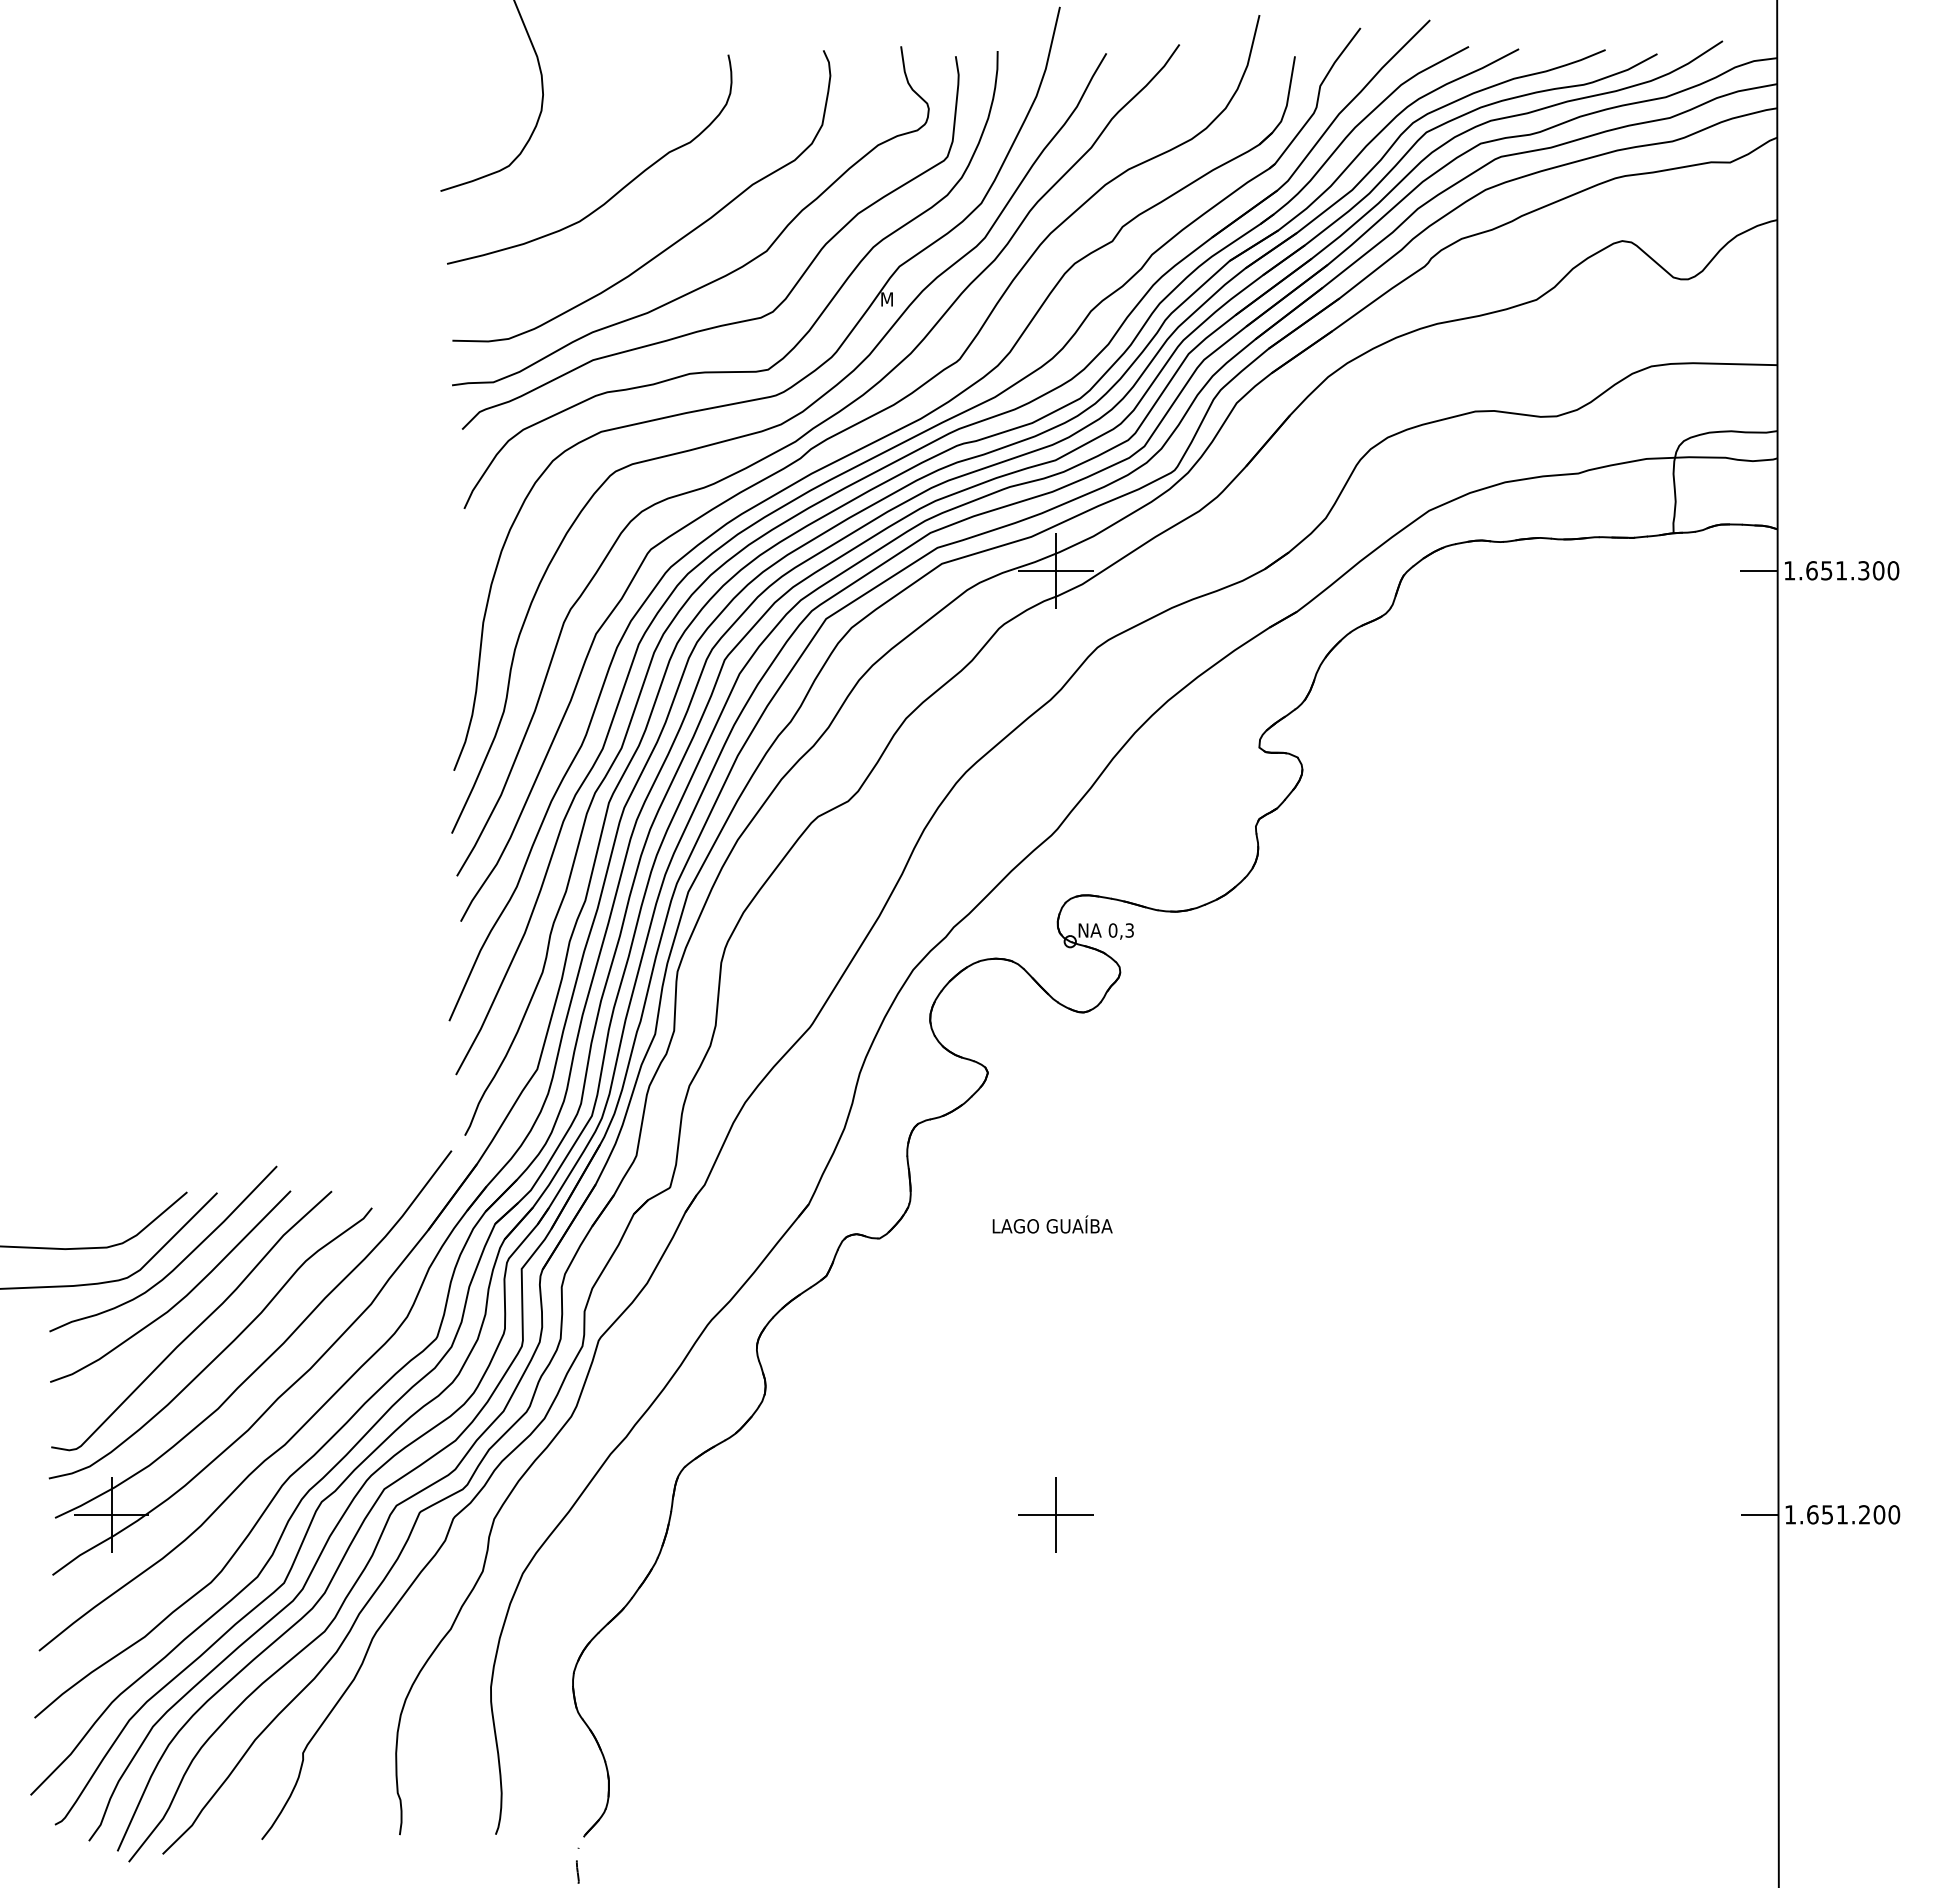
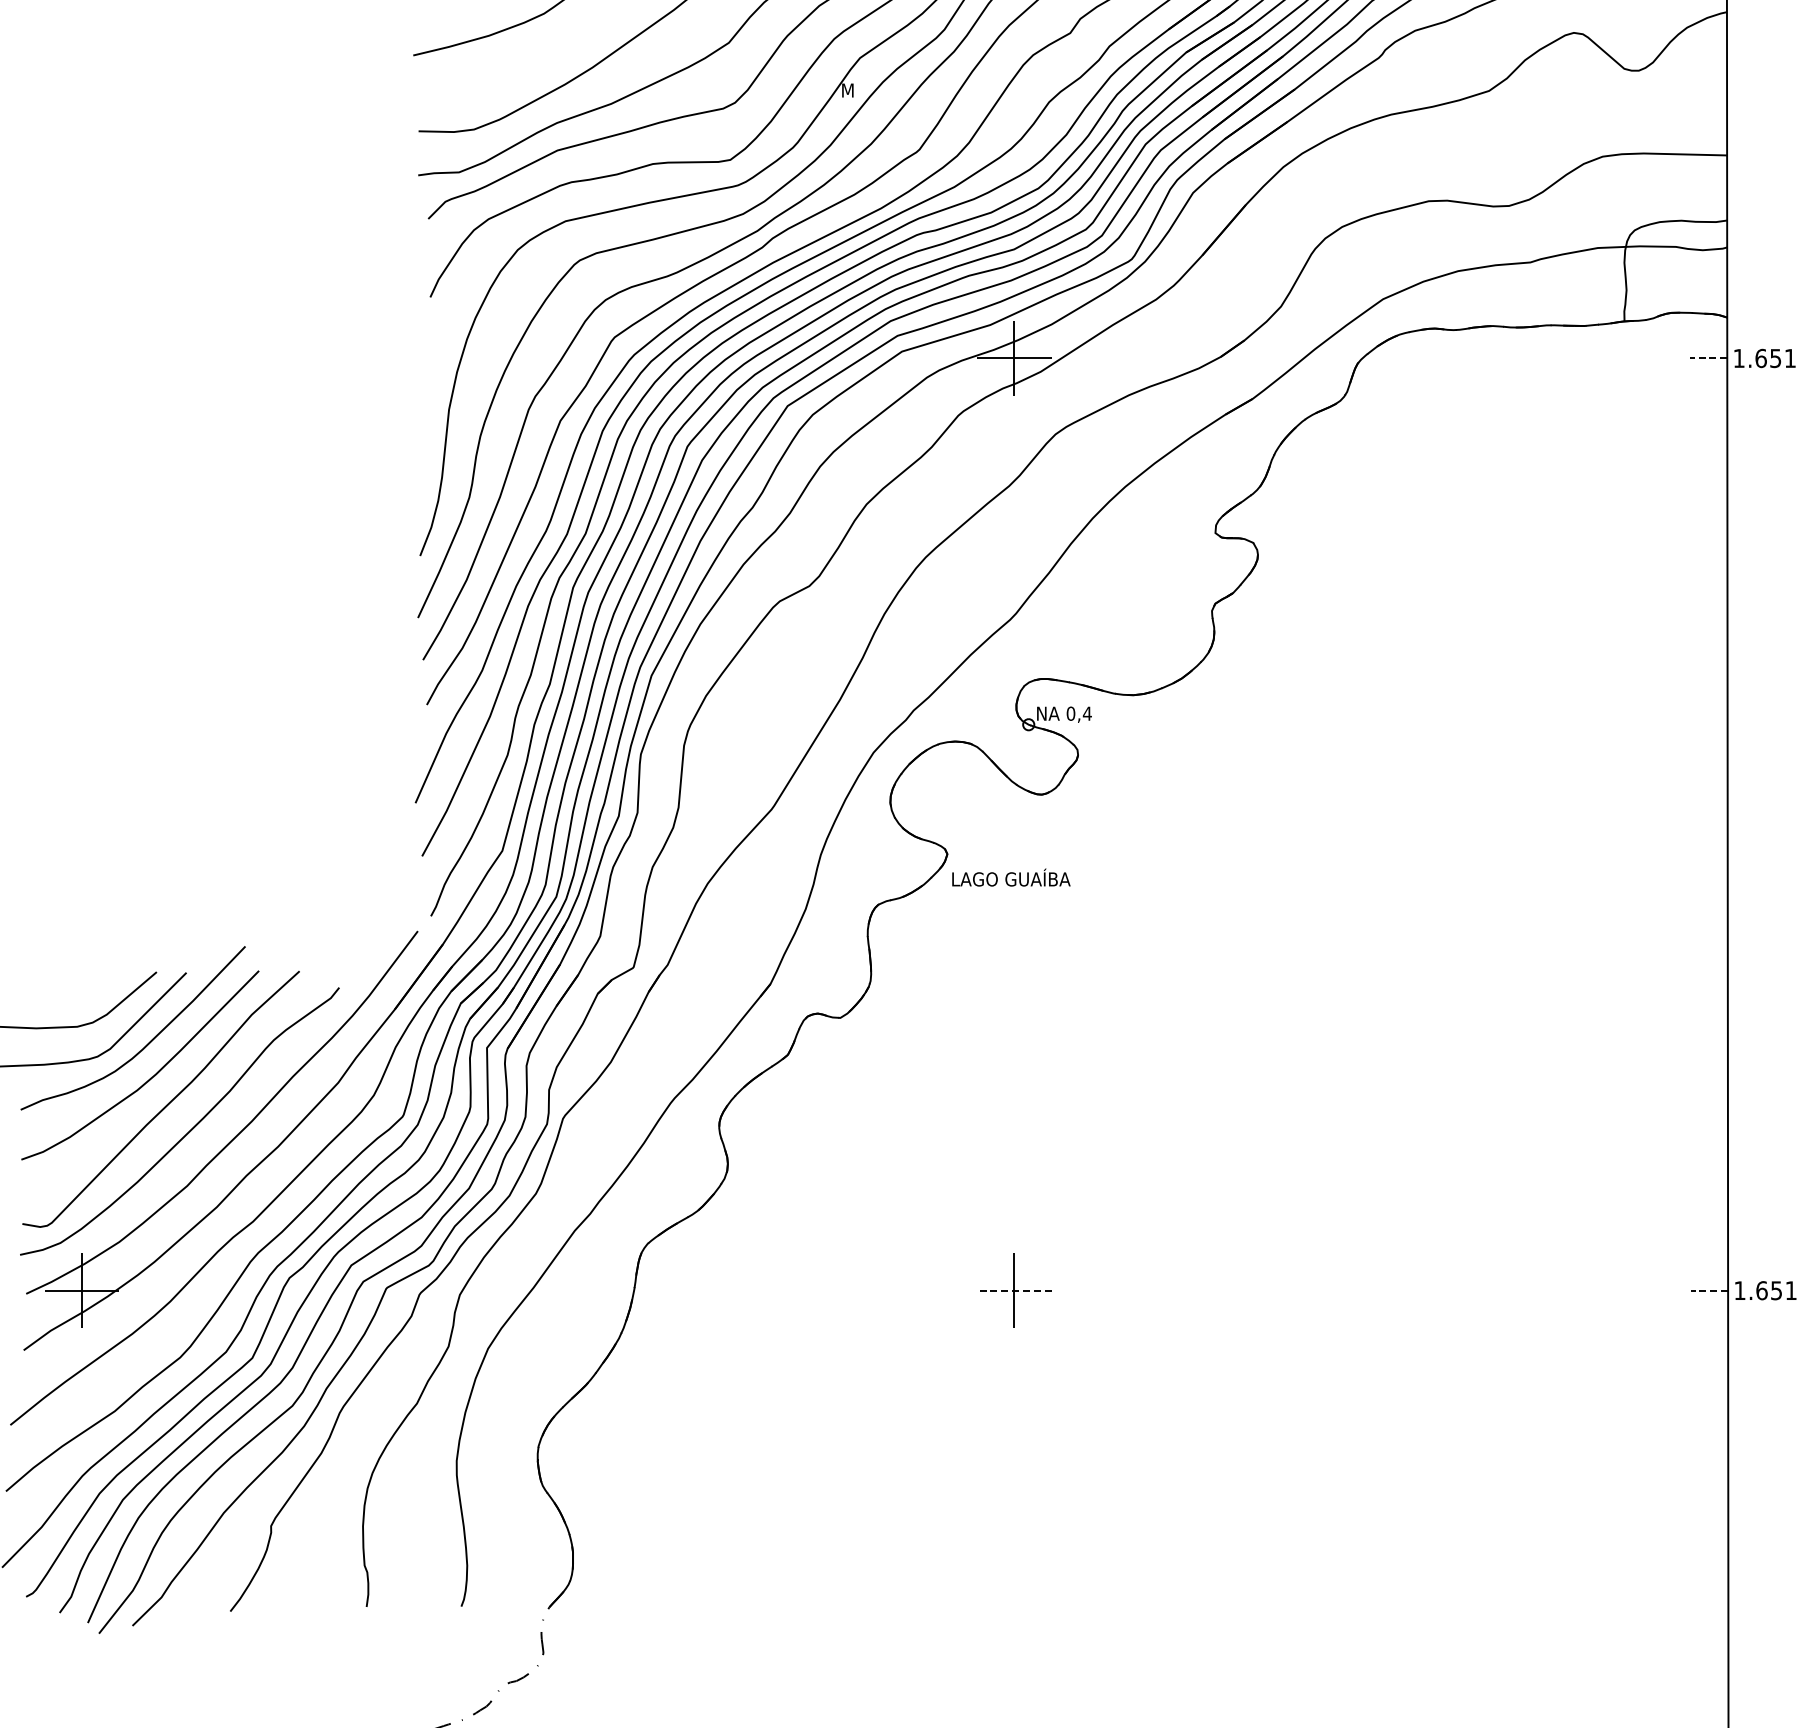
line: (1758, 570) -> (1708, 358), solid -> dashed
text: (1129, 930) -> (1087, 713), 0,3 -> 0,4
text: (1052, 1224) -> (1011, 877), moved
line: (1055, 1514) -> (1014, 1290), solid -> dashed
line: (1759, 1514) -> (1709, 1290), solid -> dashed

